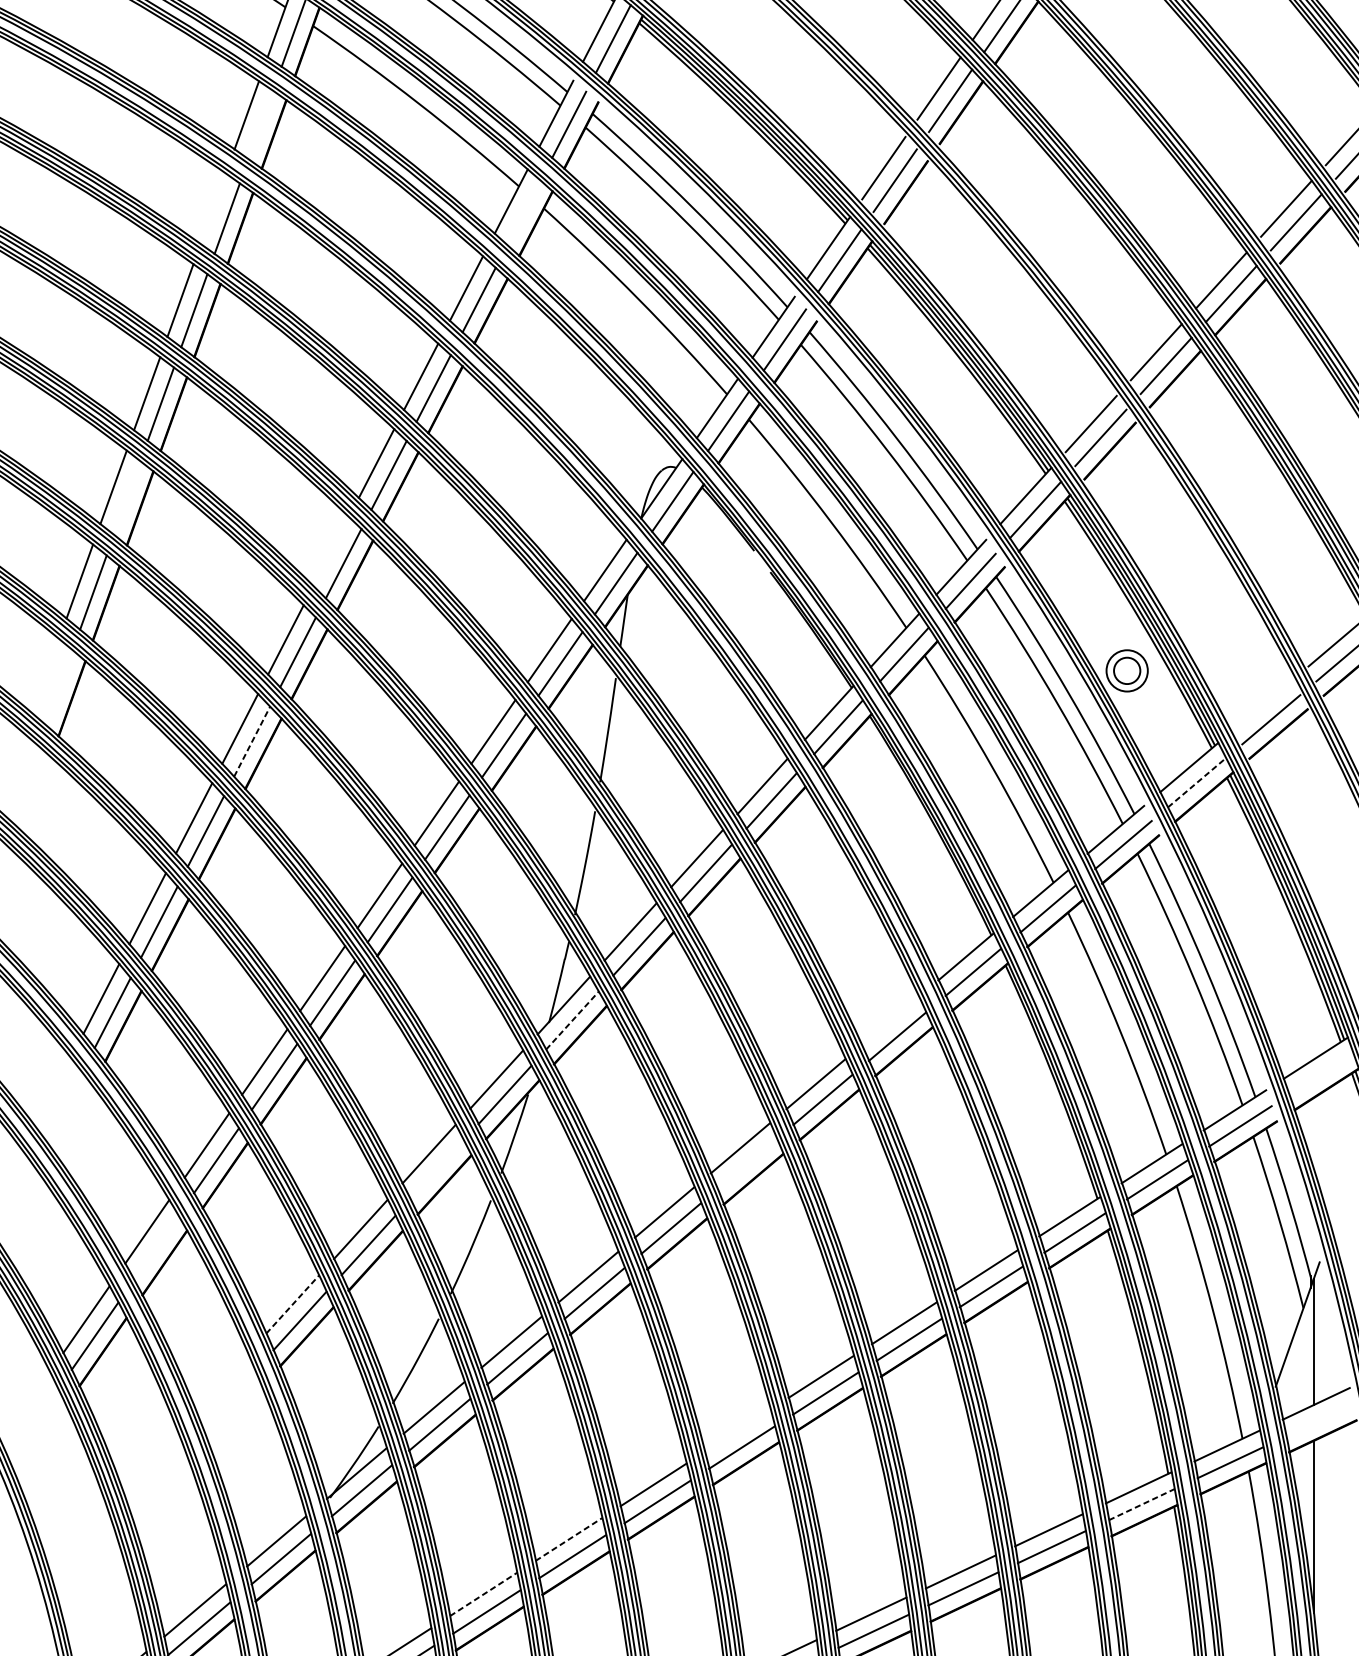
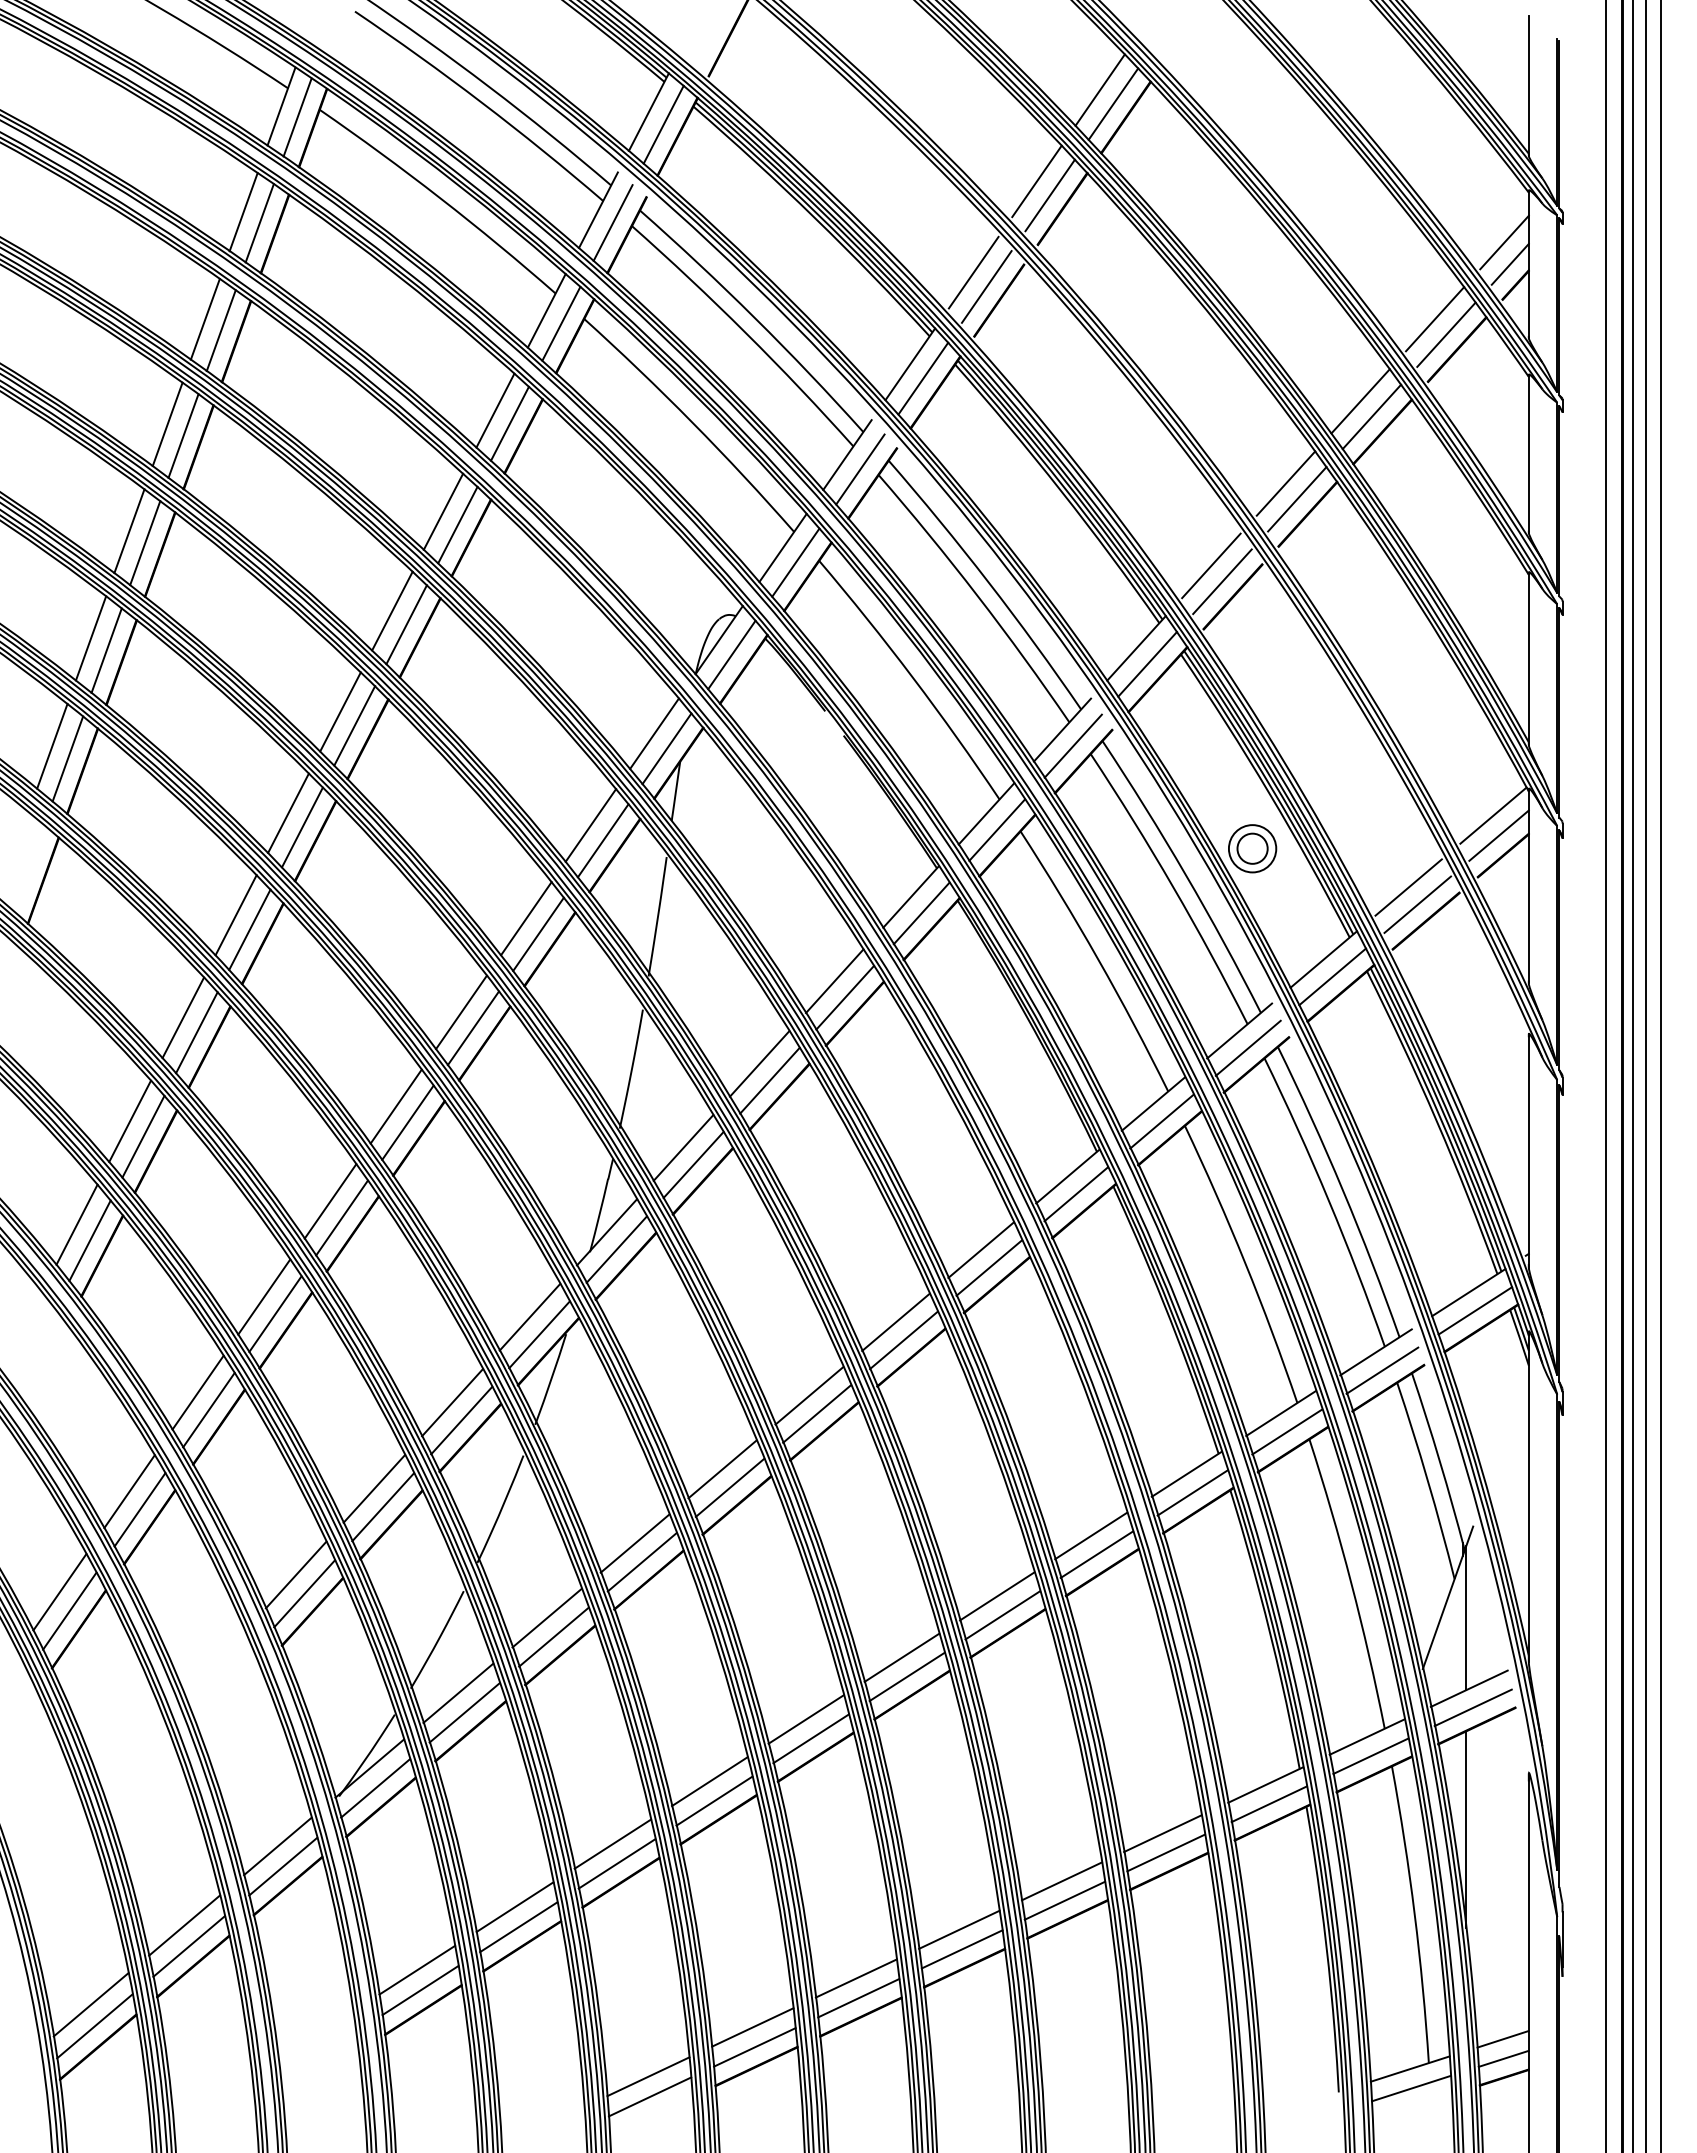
line: (260, 125) -> (259, 223), added
line: (212, 208) -> (204, 318), added
line: (524, 212) -> (561, 323), added
line: (127, 497) -> (106, 650), added
line: (331, 551) -> (340, 711), added
line: (1263, 704) -> (1408, 887), added
line: (252, 741) -> (250, 929), dashed -> solid
line: (1196, 782) -> (1332, 976), dashed -> solid
line: (572, 1020) -> (616, 1249), dashed -> solid
line: (889, 1020) -> (980, 1249), added
line: (1321, 1073) -> (1475, 1310), added
line: (747, 1163) -> (817, 1413), added
line: (436, 1169) -> (461, 1420), added
line: (155, 1247) -> (139, 1509), added
line: (292, 1304) -> (296, 1574), dashed -> solid
line: (1319, 1420) -> (1472, 1707), added
line: (737, 1430) -> (805, 1719), added
line: (1141, 1504) -> (1269, 1804), dashed -> solid
line: (569, 1538) -> (613, 1843), dashed -> solid
line: (484, 1594) -> (515, 1907), dashed -> solid

